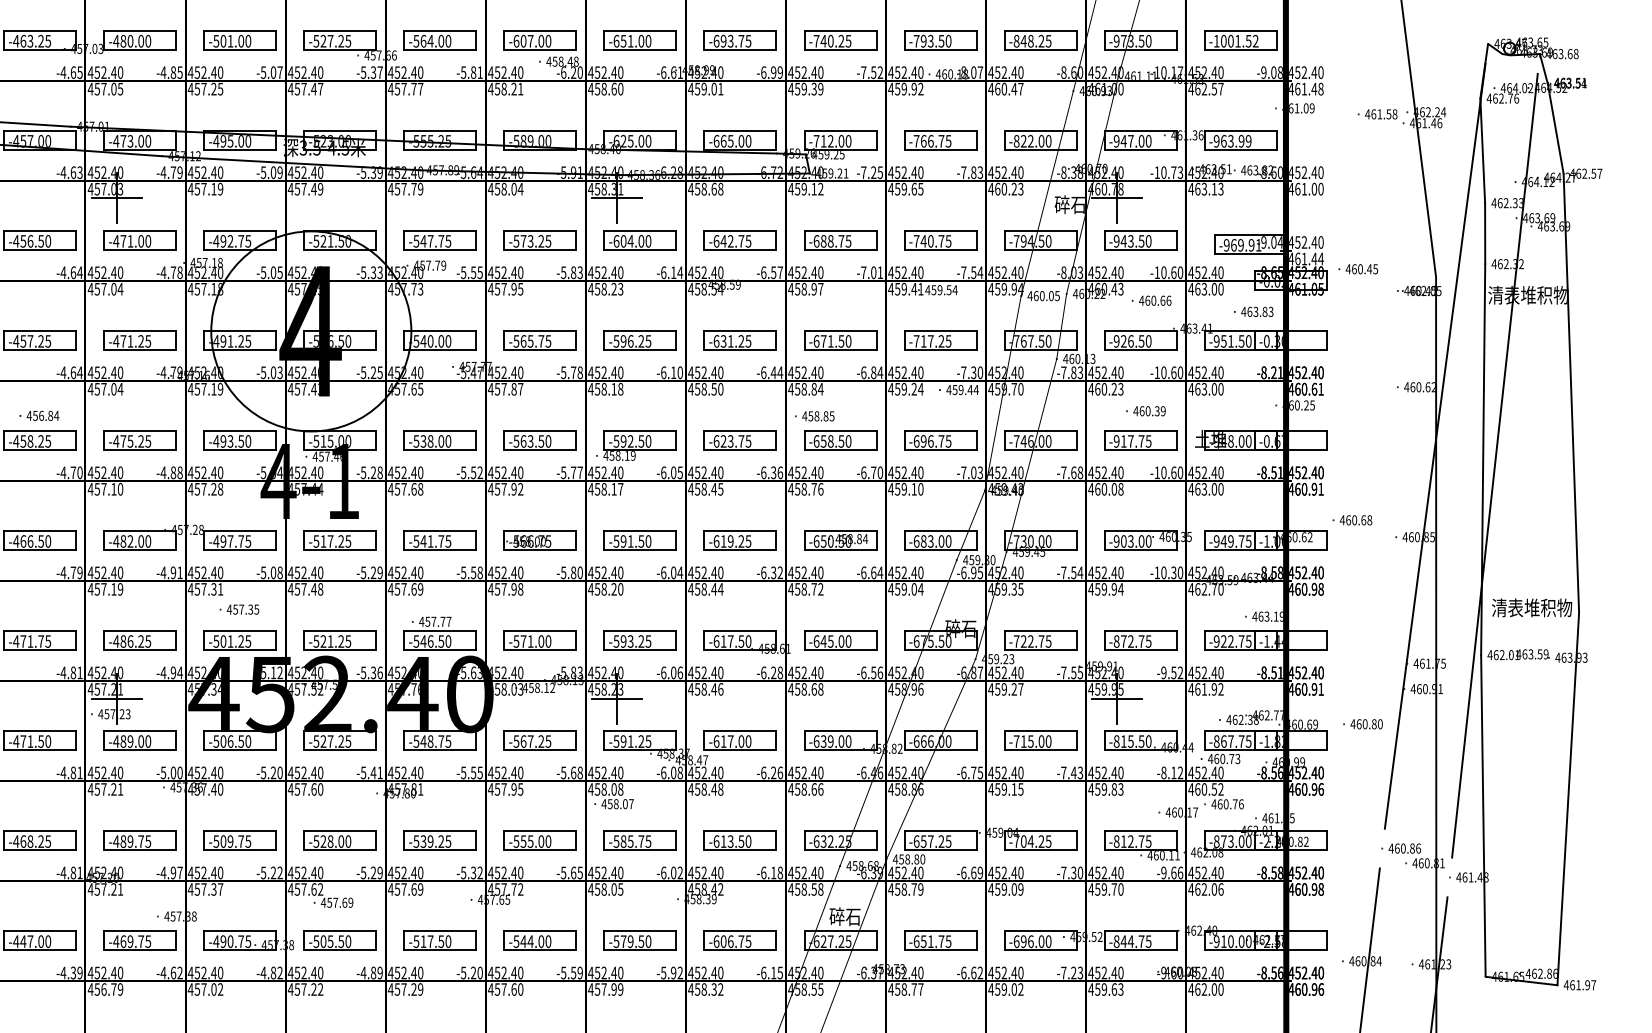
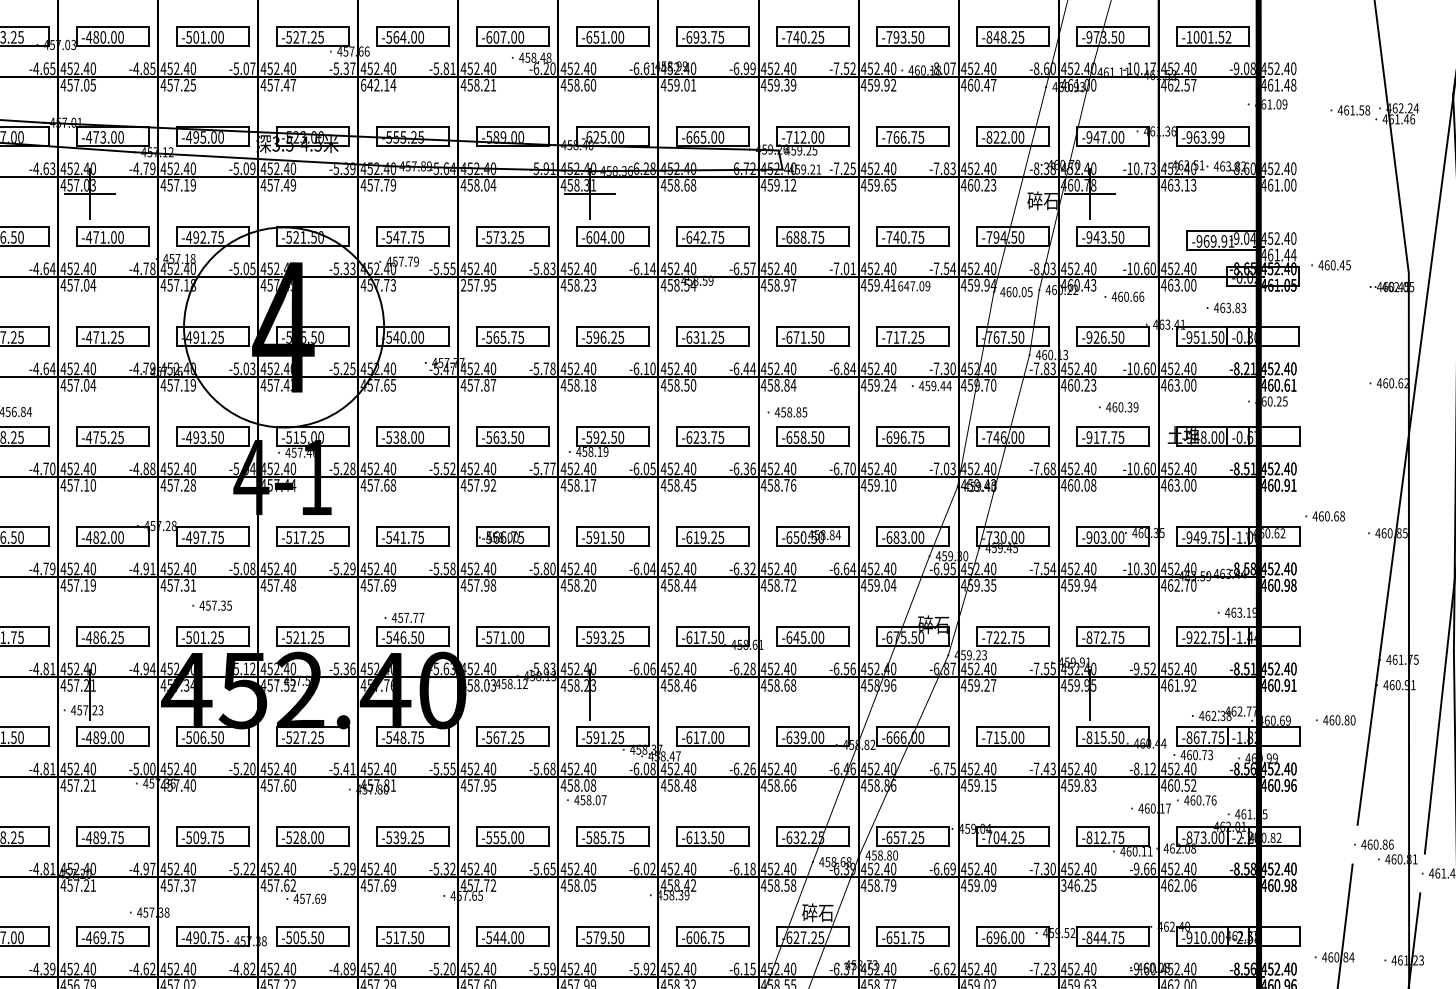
text: (405, 88) -> (378, 84), 457.77 -> 642.14
text: (490, 288) -> (463, 284), 457.95 -> 257.95
text: (941, 290) -> (914, 286), 459.54 -> 647.09
line: (116, 698) -> (89, 694), removed
line: (616, 698) -> (589, 694), removed
line: (1117, 698) -> (1090, 694), removed
text: (1105, 889) -> (1078, 885), 459.70 -> 346.25

